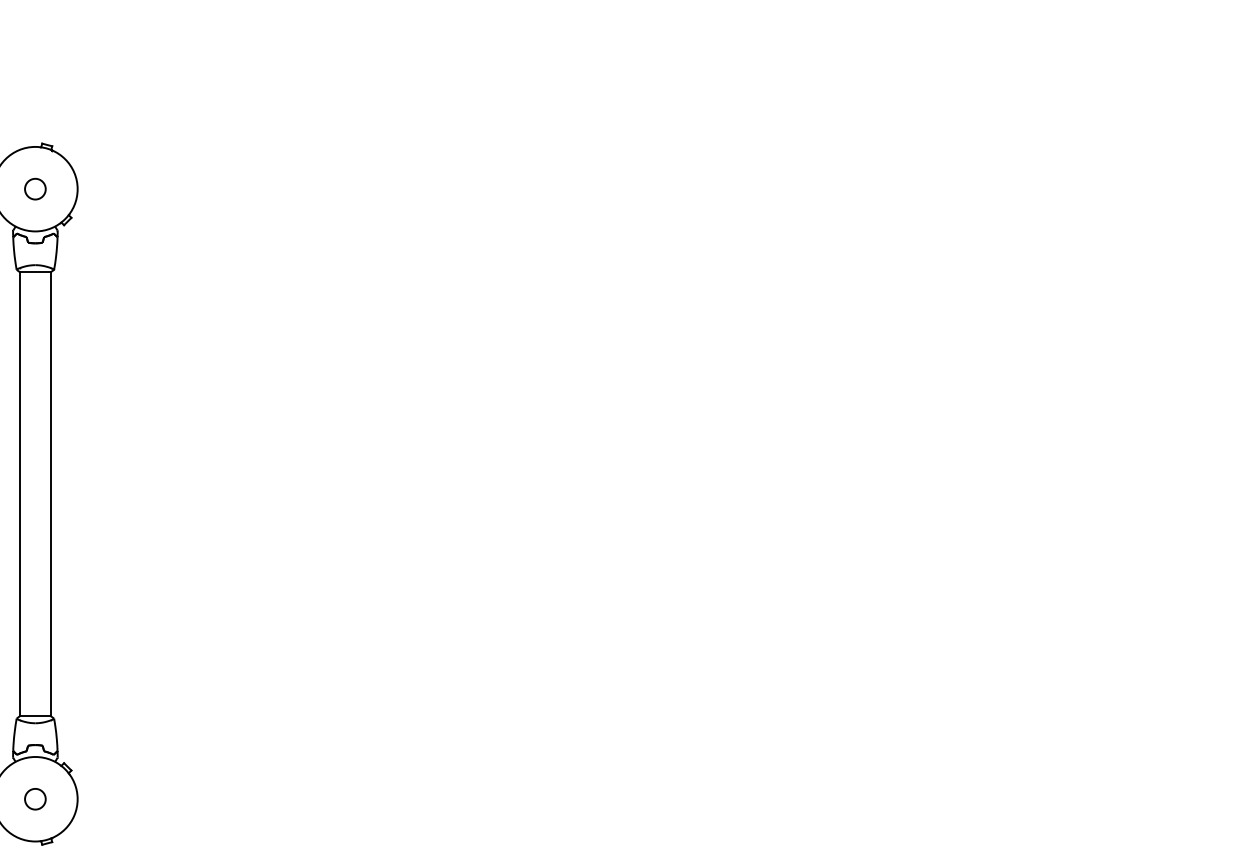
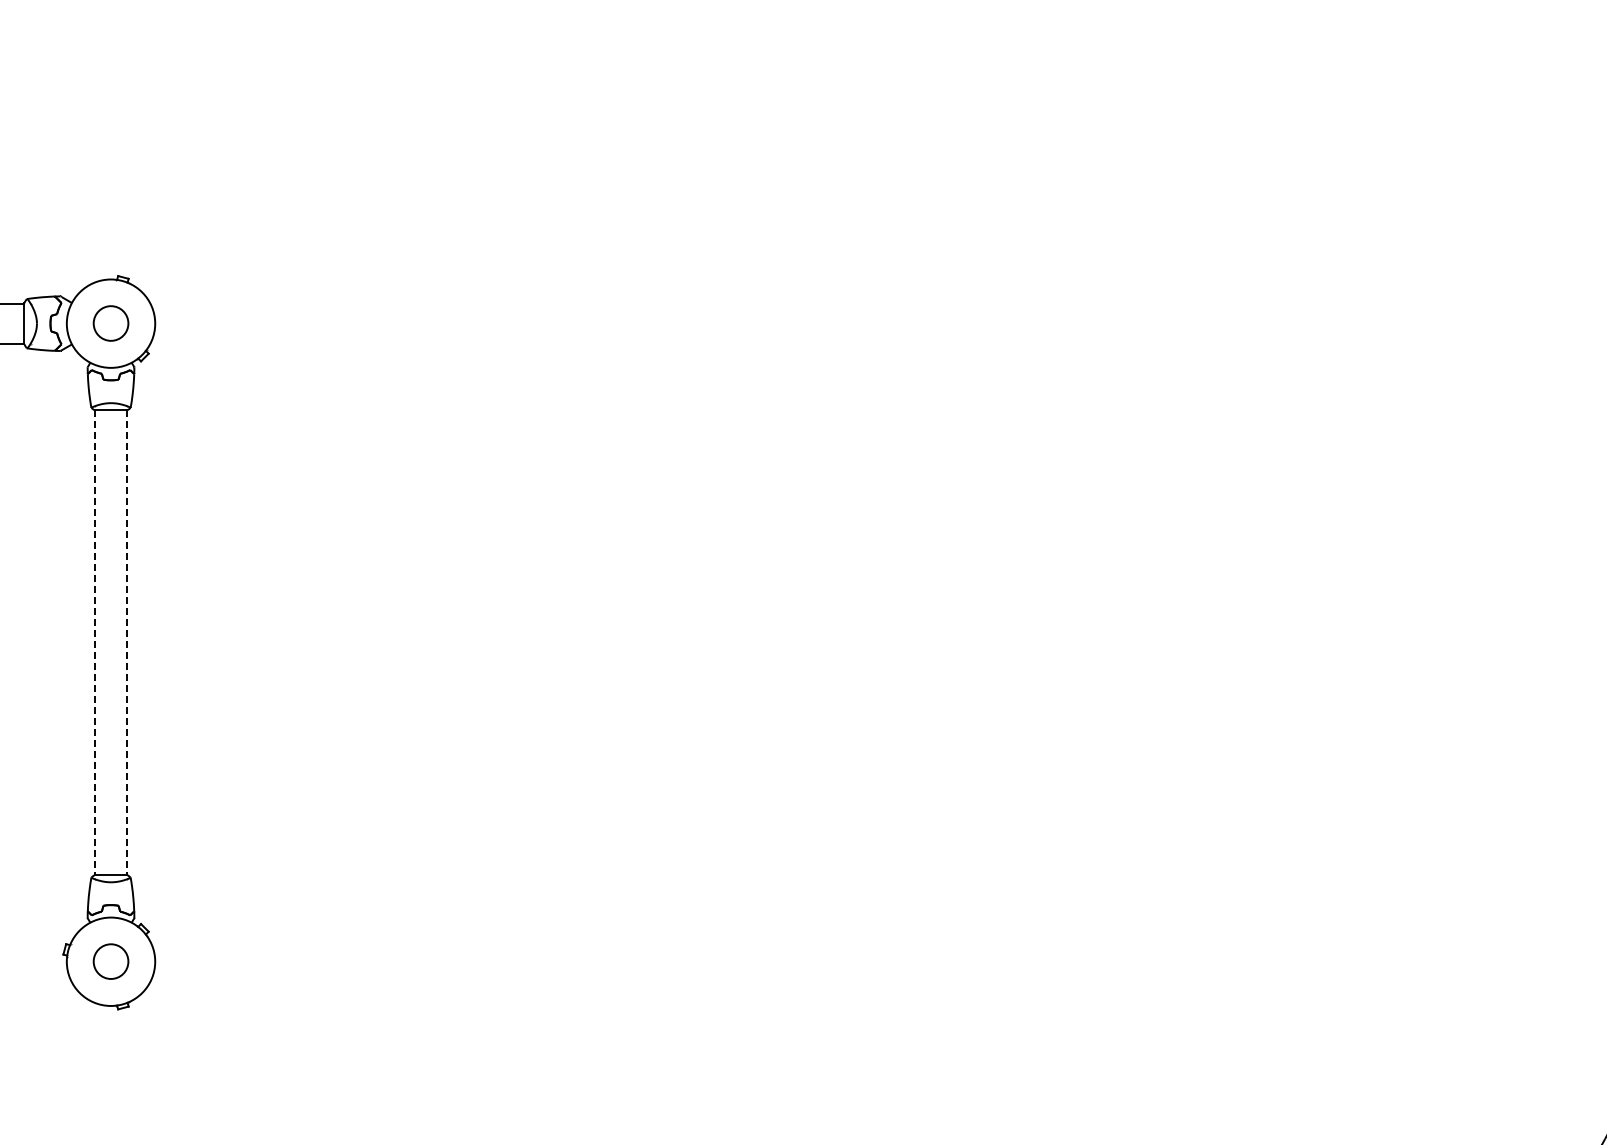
circle: (34, 188) -> (110, 323), size x1.6
line: (20, 494) -> (95, 643), solid -> dashed
line: (50, 494) -> (126, 643), solid -> dashed
circle: (34, 798) -> (110, 961), size x1.6

